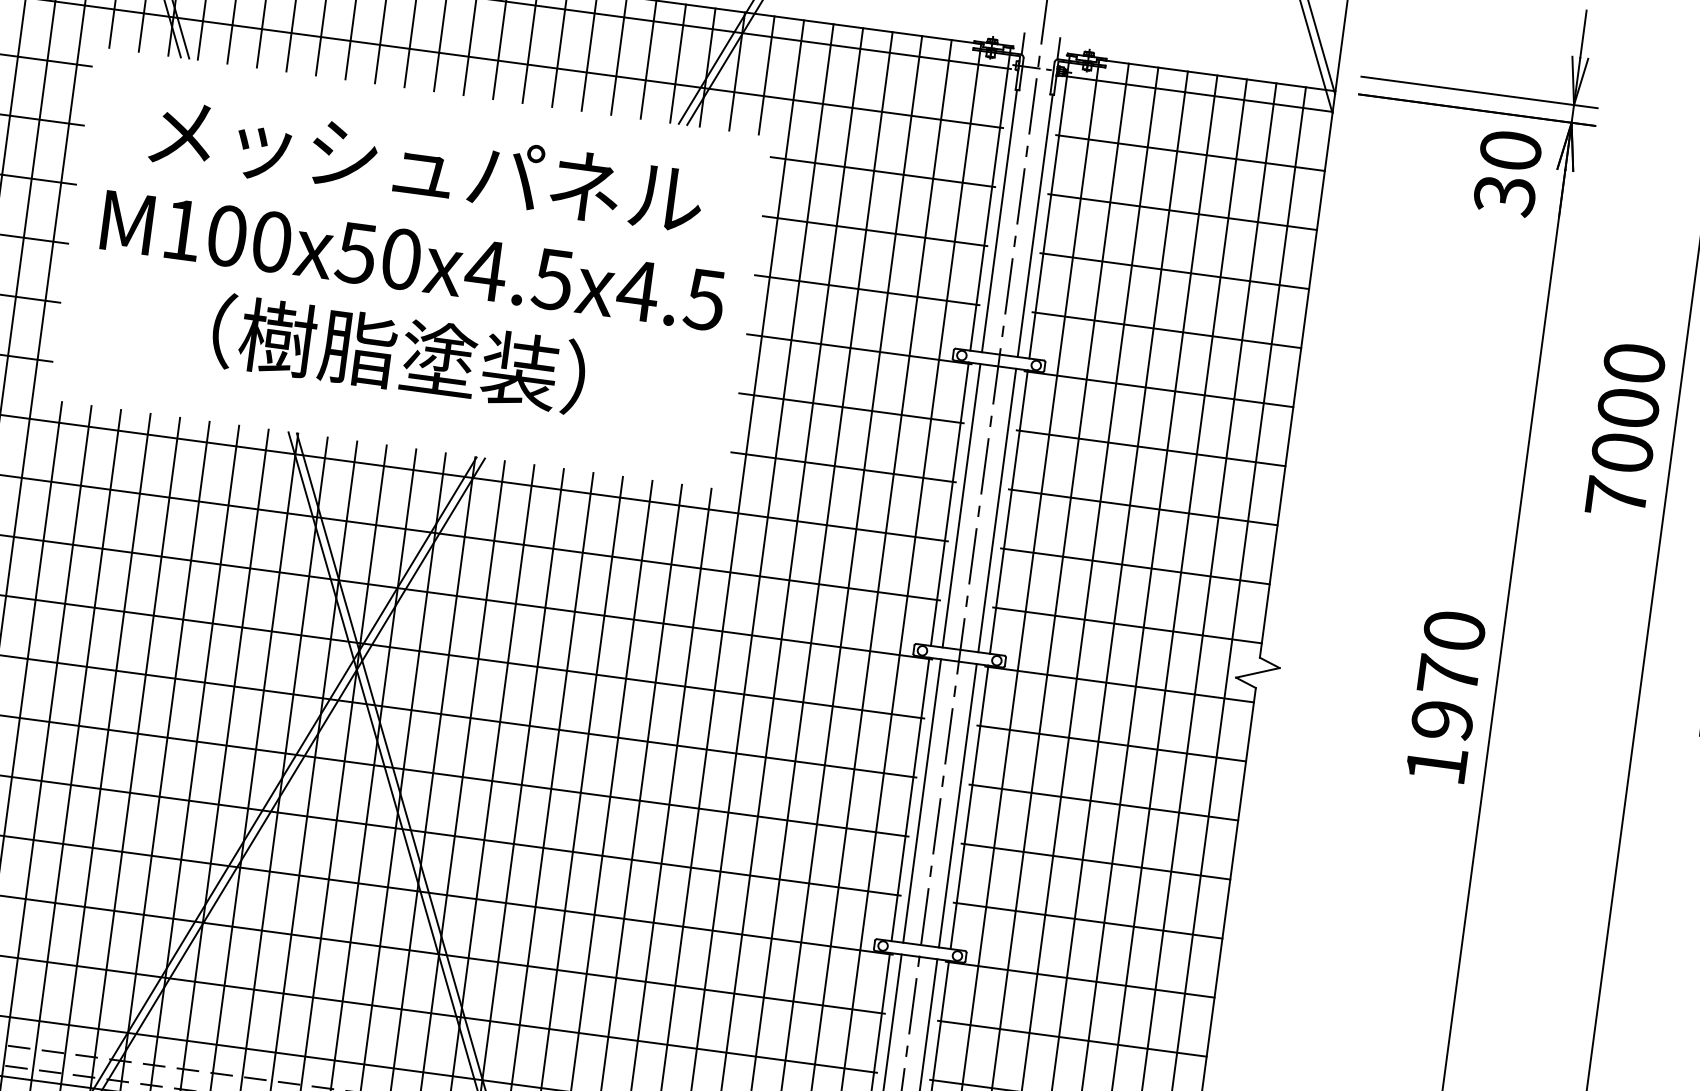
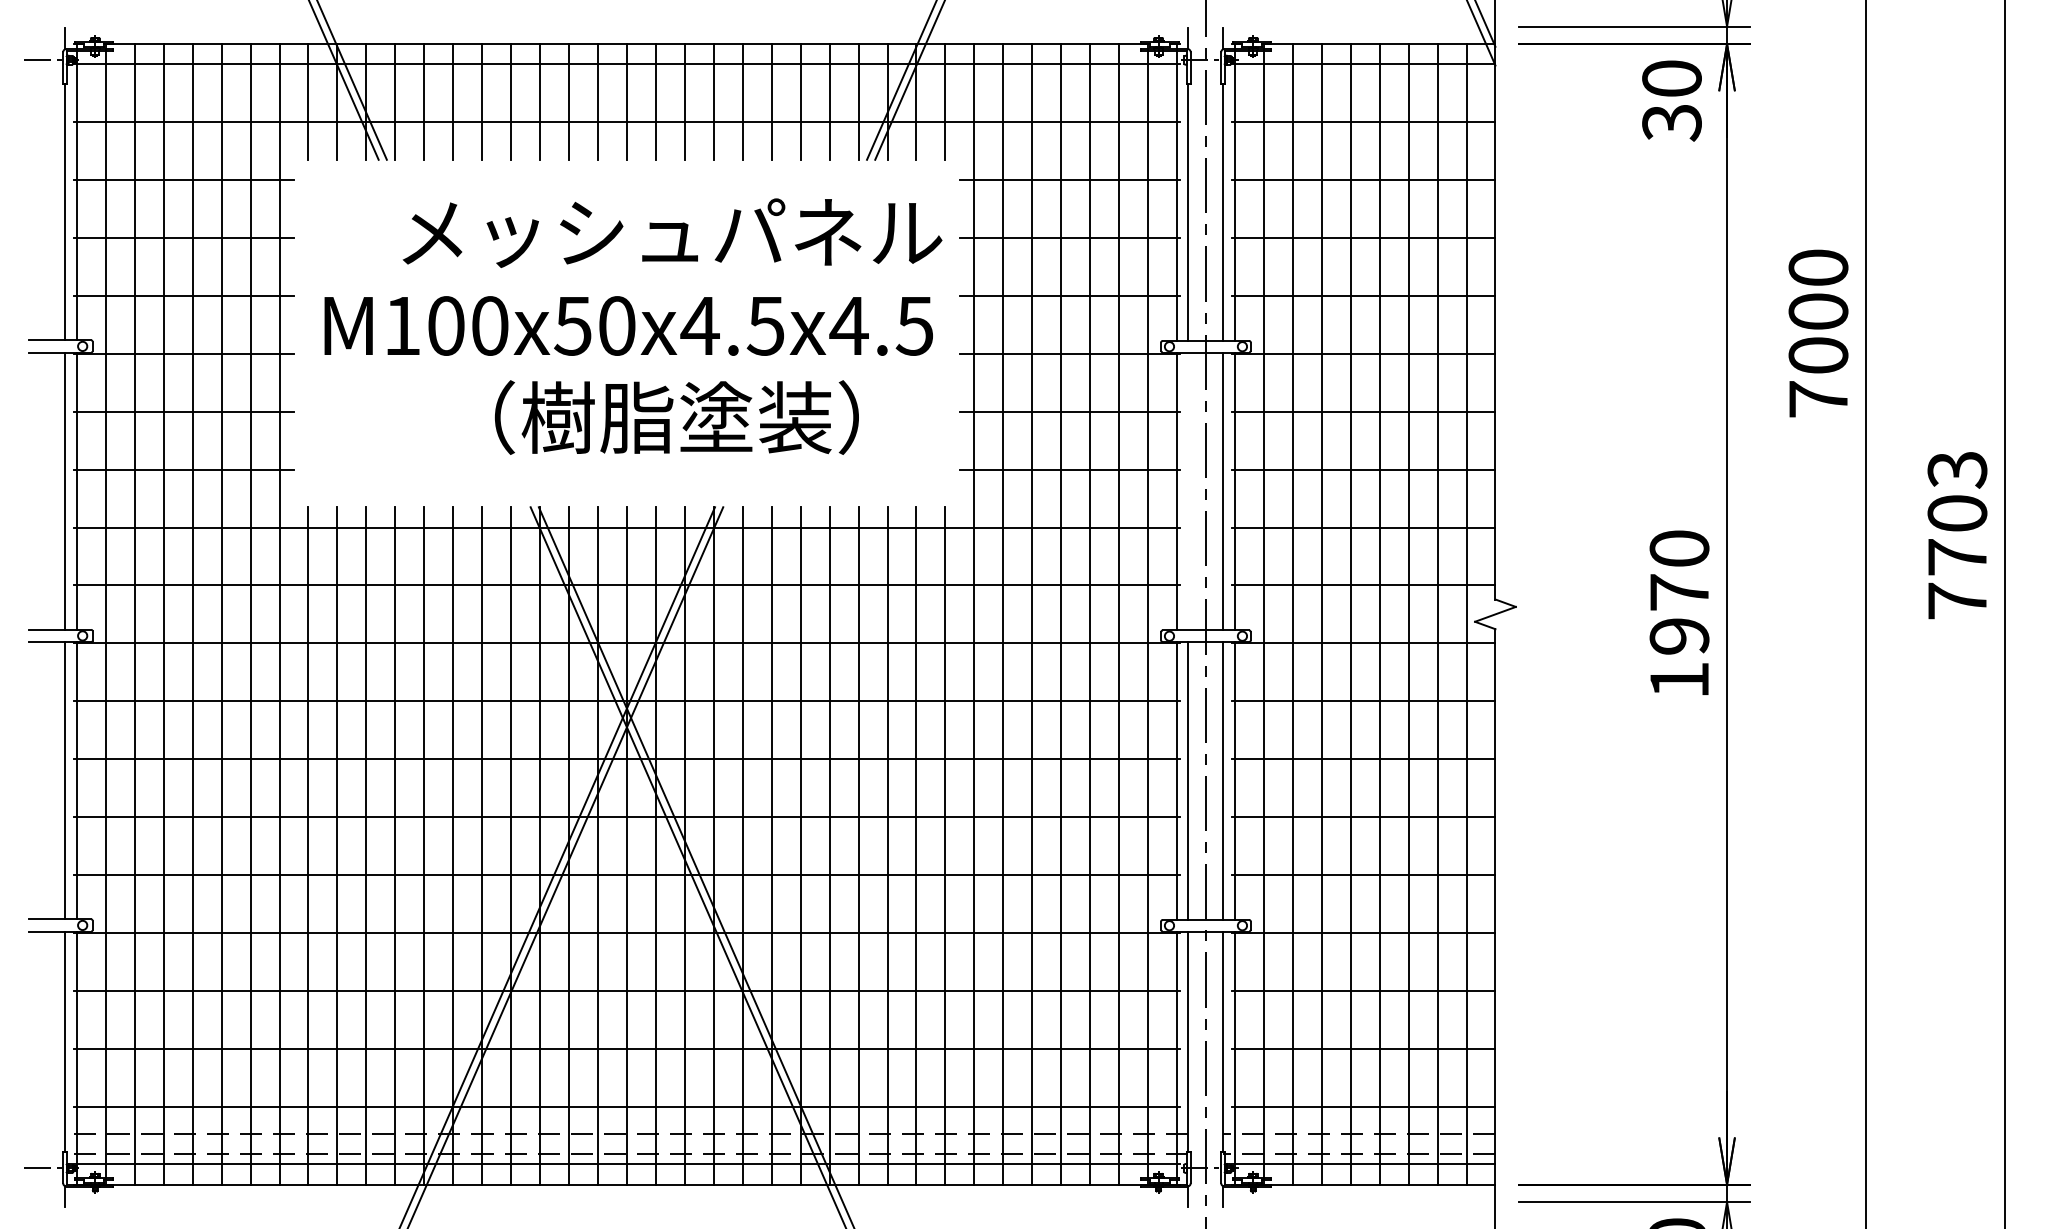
text: (426, 165) -> (672, 232), moved
text: (398, 353) -> (676, 417), moved
line: (961, 505) -> (1188, 491), removed

